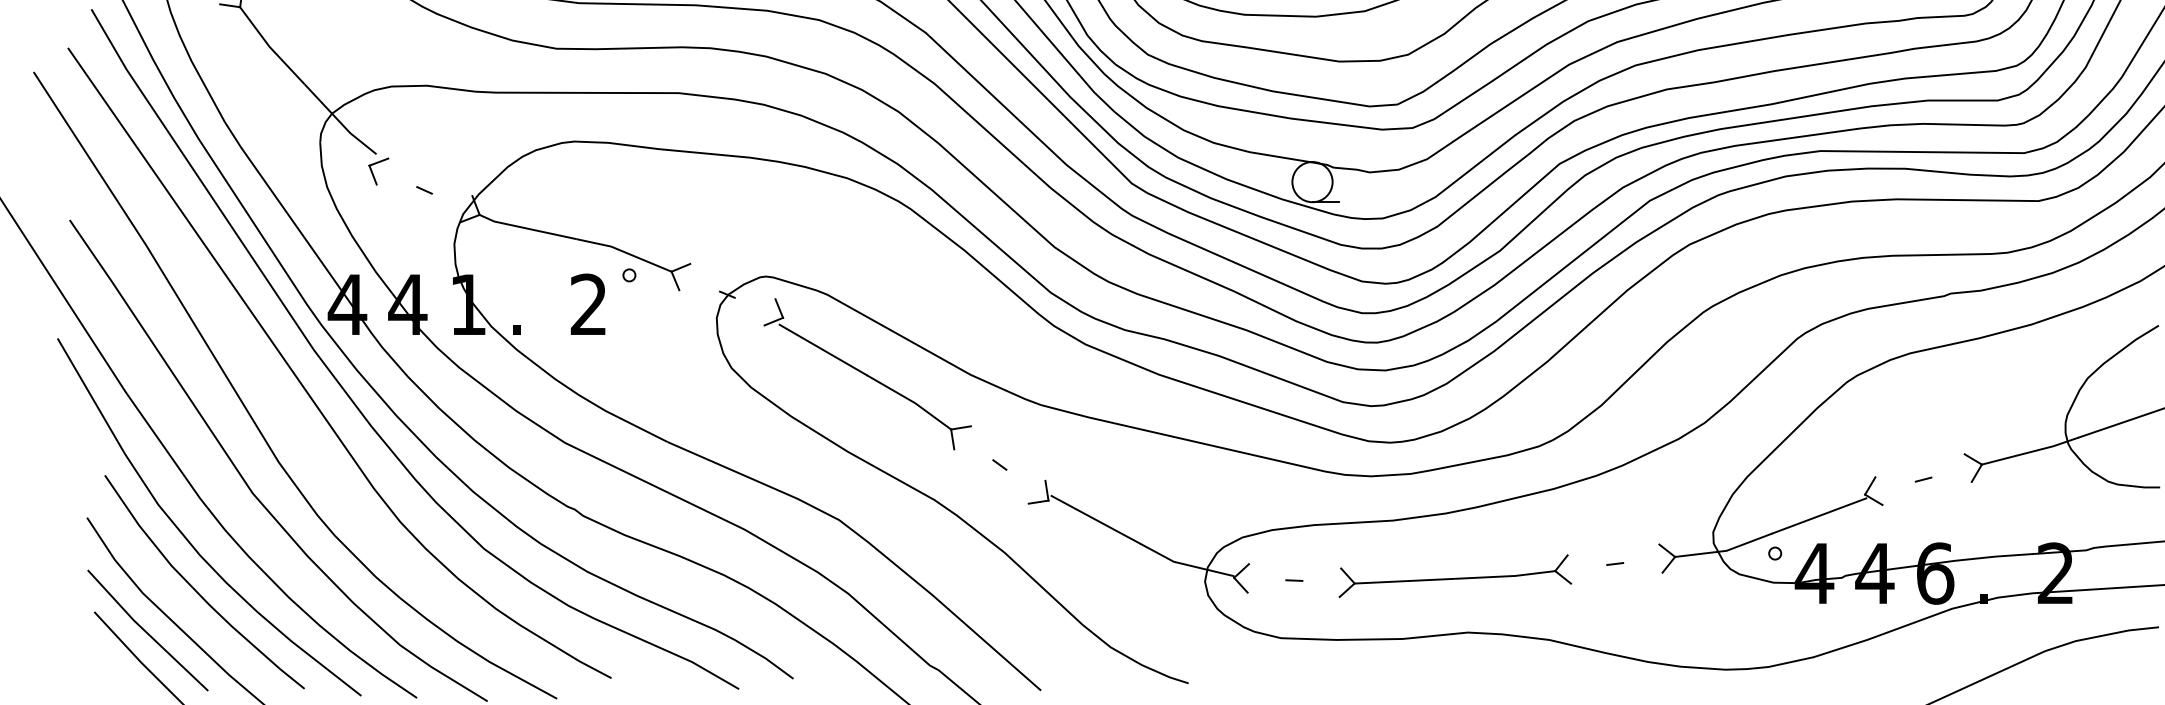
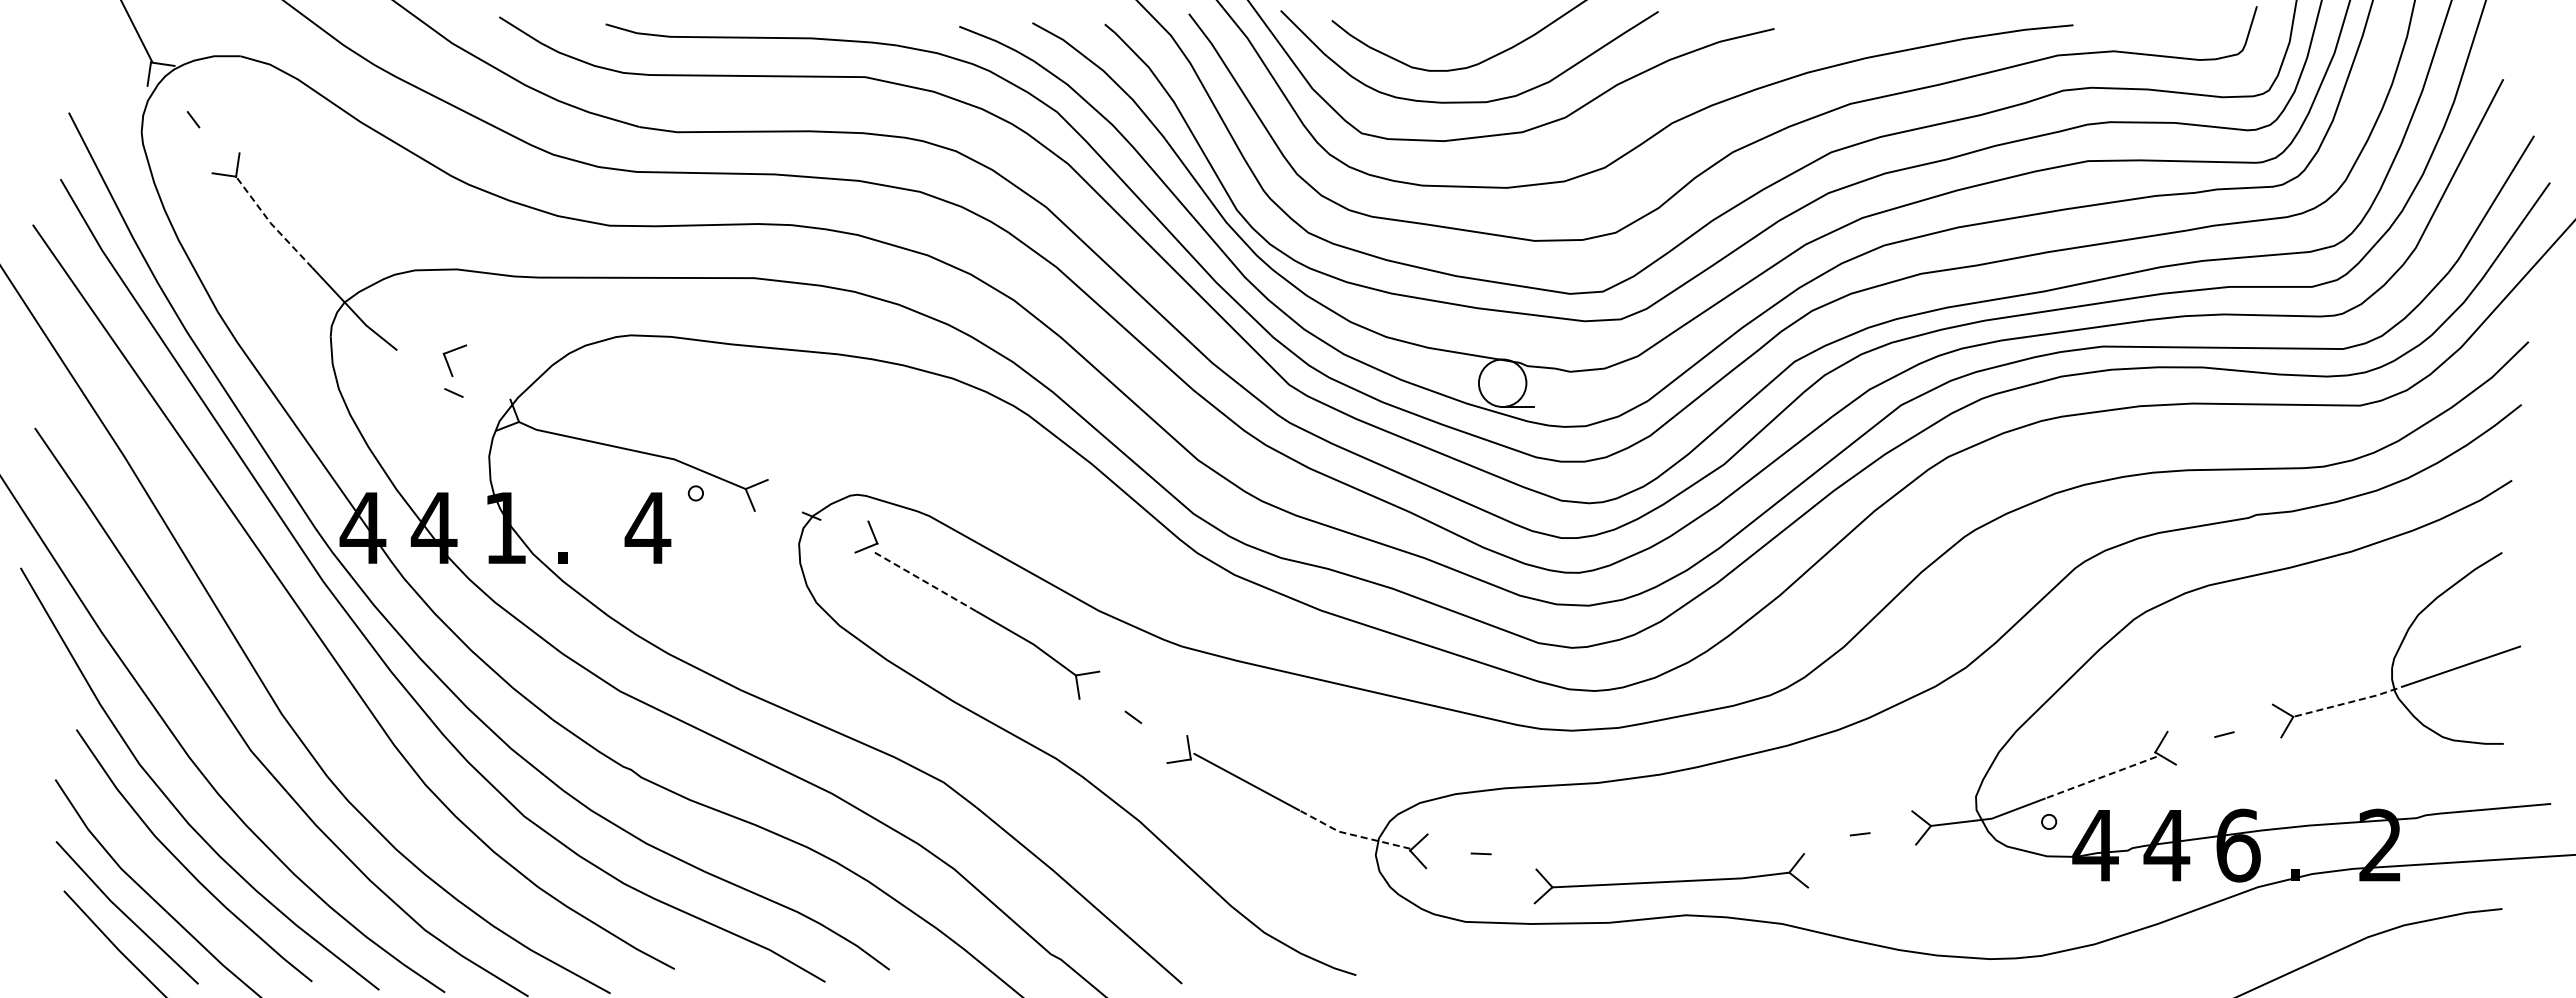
line: (269, 46) -> (270, 223), solid -> dashed
part: (373, 173) -> (448, 362), moved
text: (588, 304) -> (647, 527), 2 -> 4
line: (822, 349) -> (924, 581), solid -> dashed
line: (2030, 452) -> (2350, 702), solid -> dashed
line: (1818, 515) -> (2100, 777), solid -> dashed
line: (1184, 564) -> (1351, 834), solid -> dashed
part: (1455, 576) -> (1671, 878), moved

